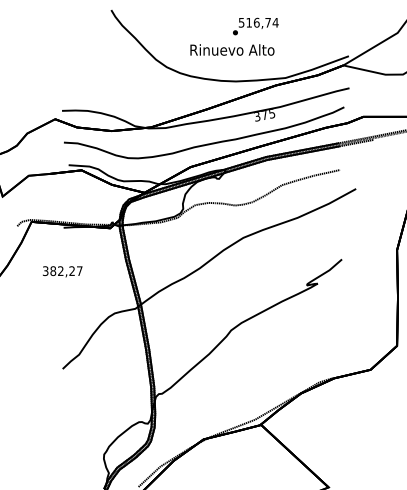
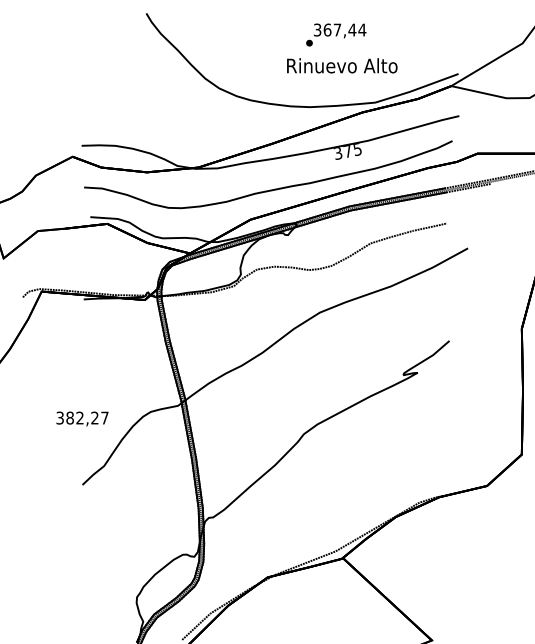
text: (255, 22) -> (335, 29), 516,74 -> 367,44
text: (232, 49) -> (342, 65), moved
text: (62, 271) -> (82, 418), moved

